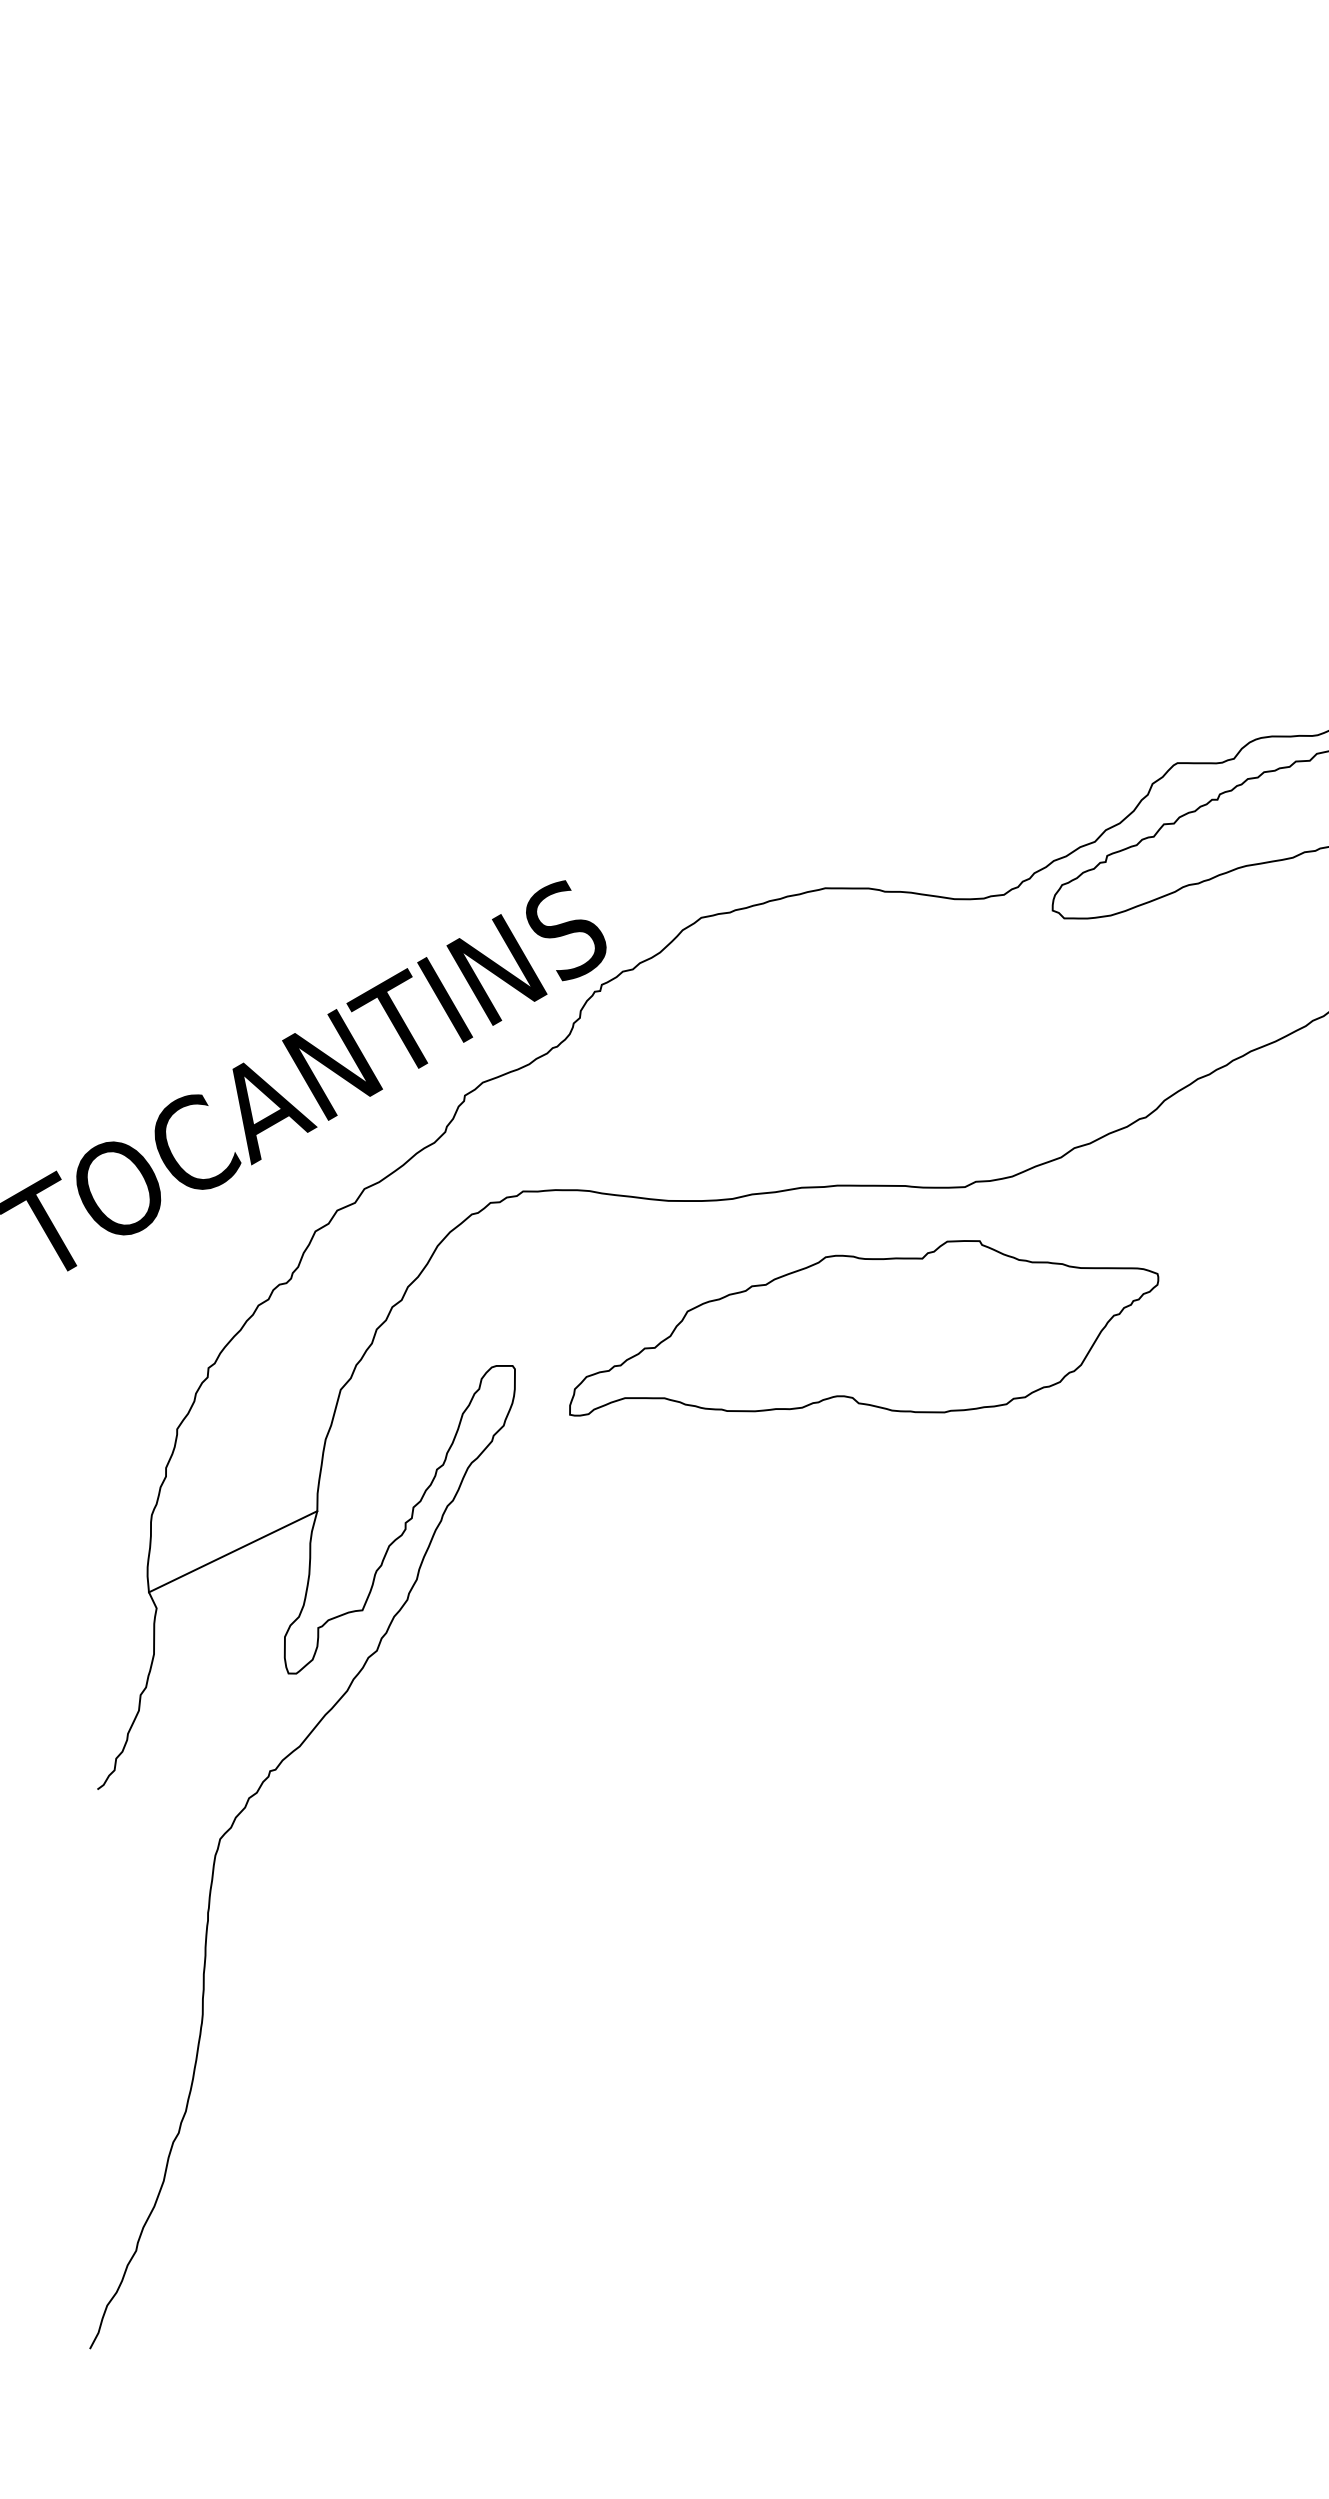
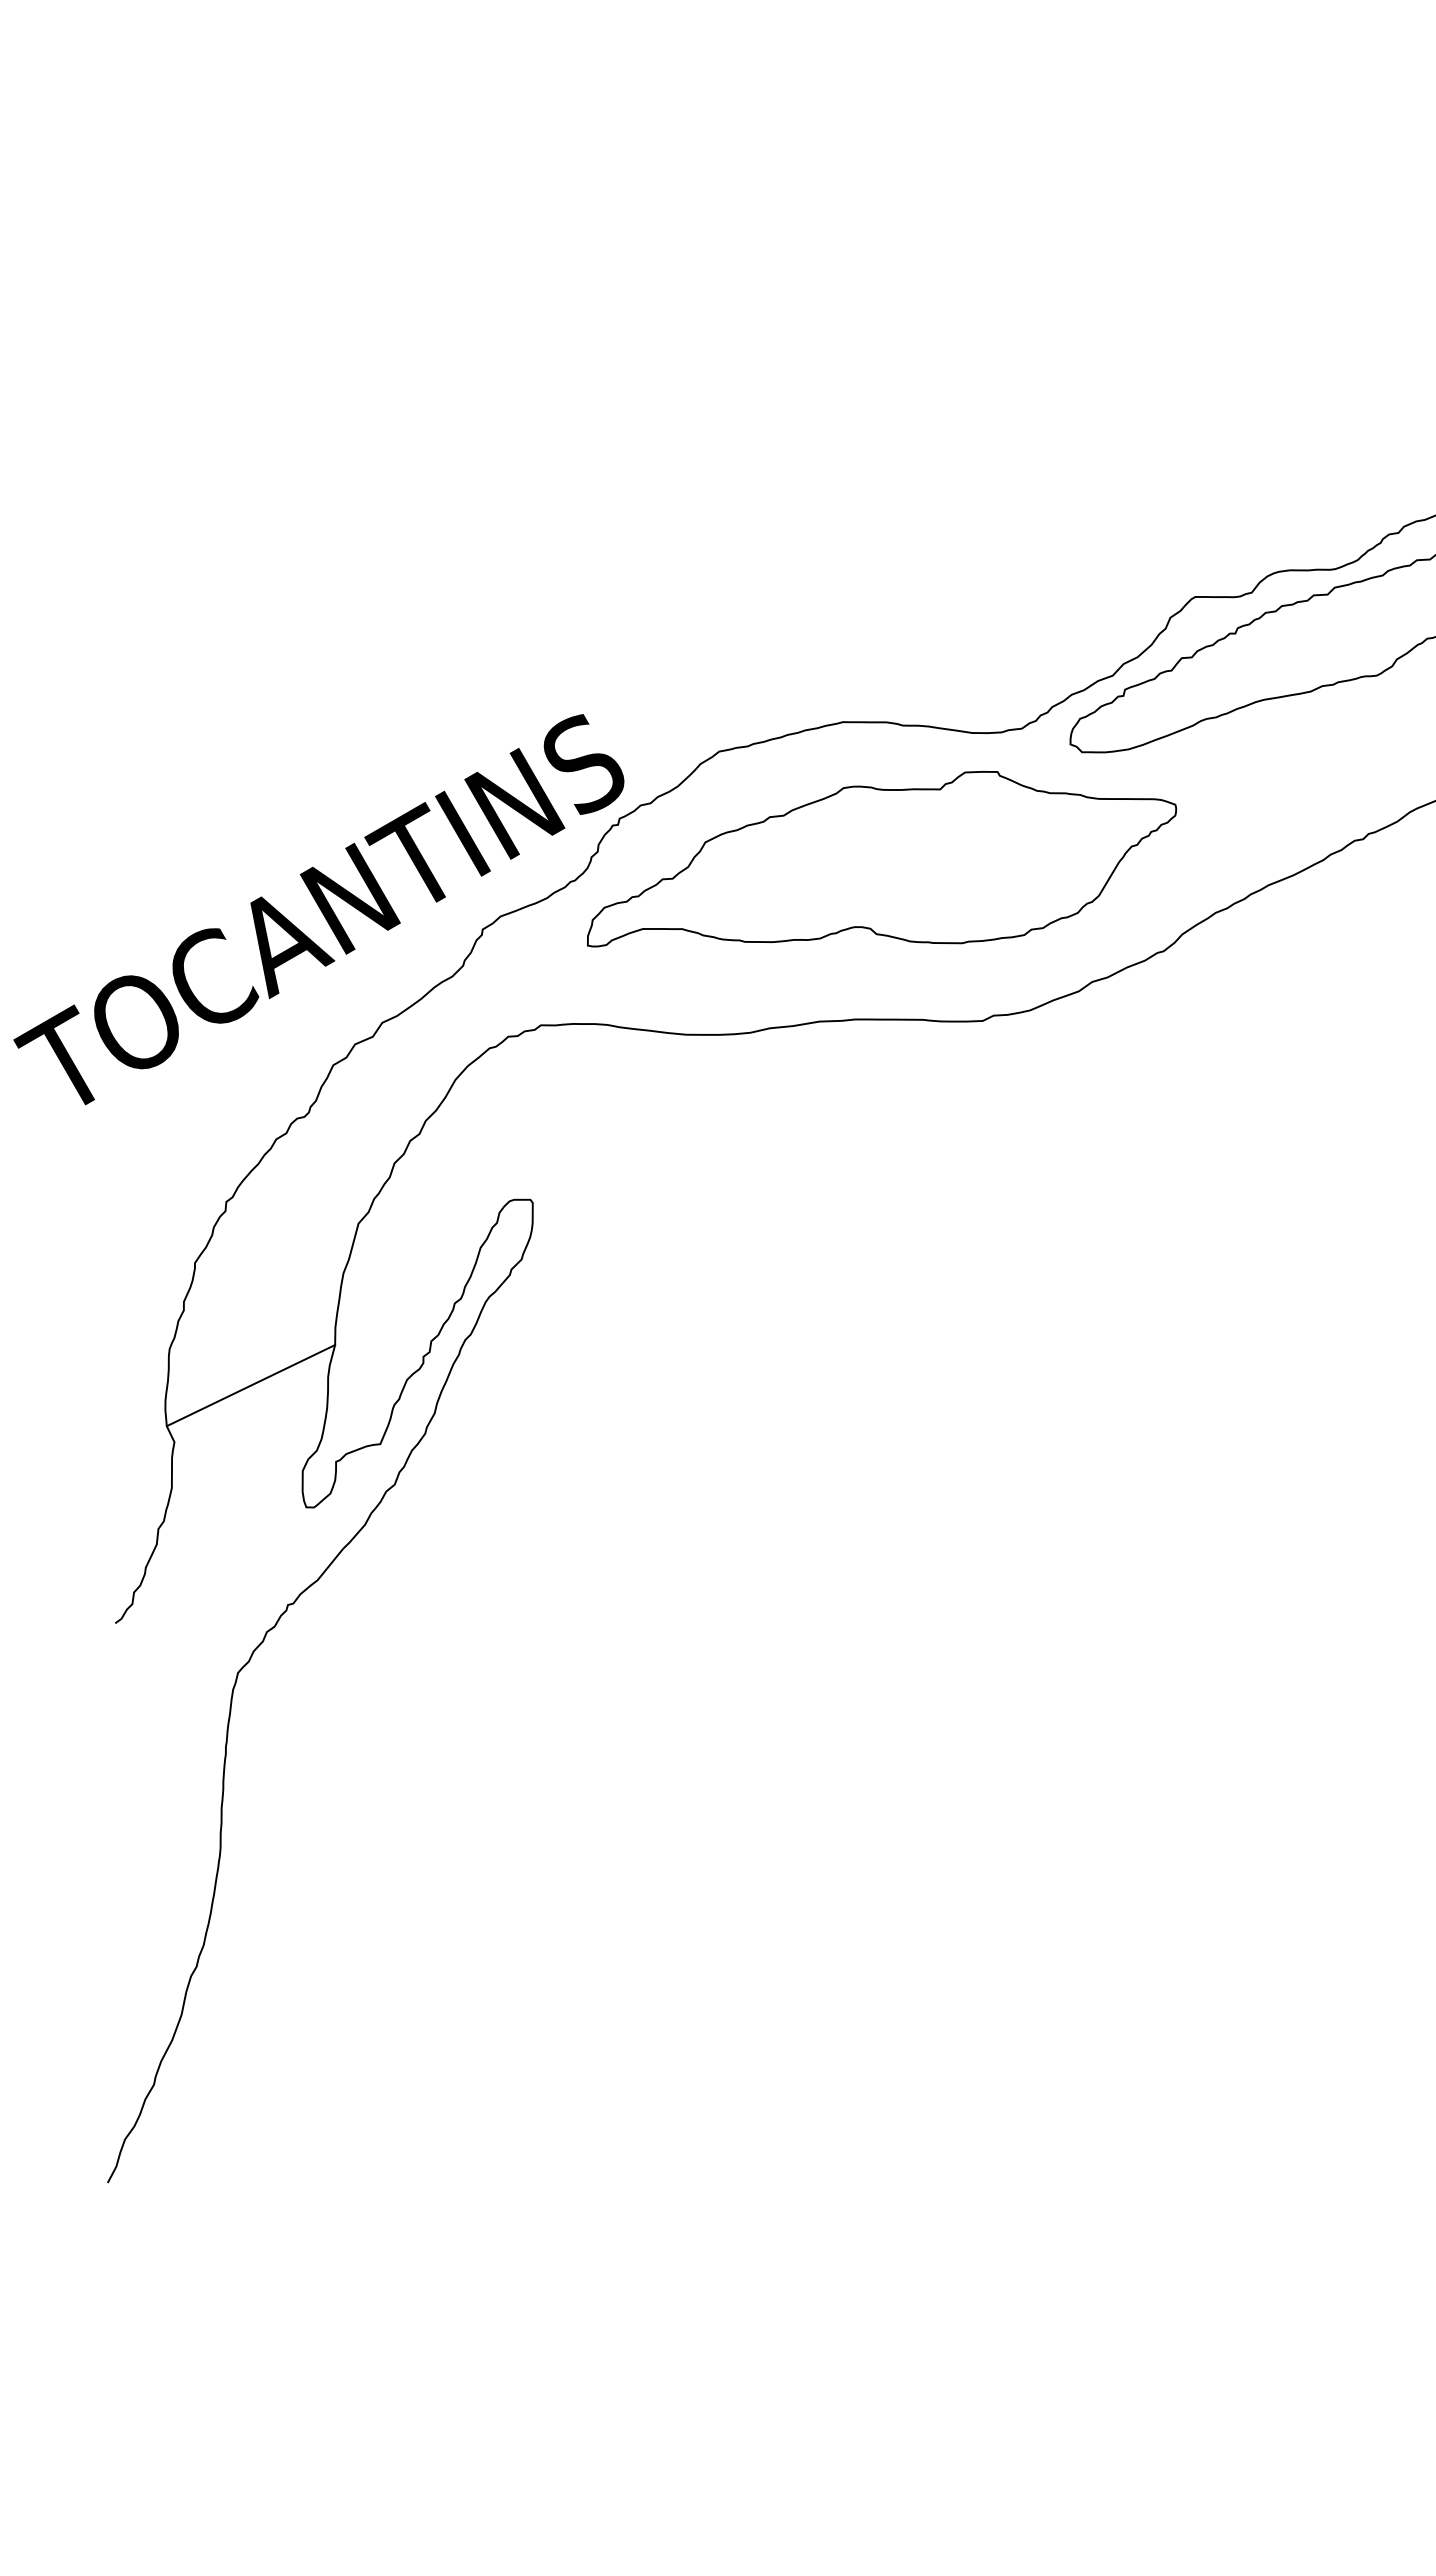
part: (863, 1328) -> (881, 859), moved

